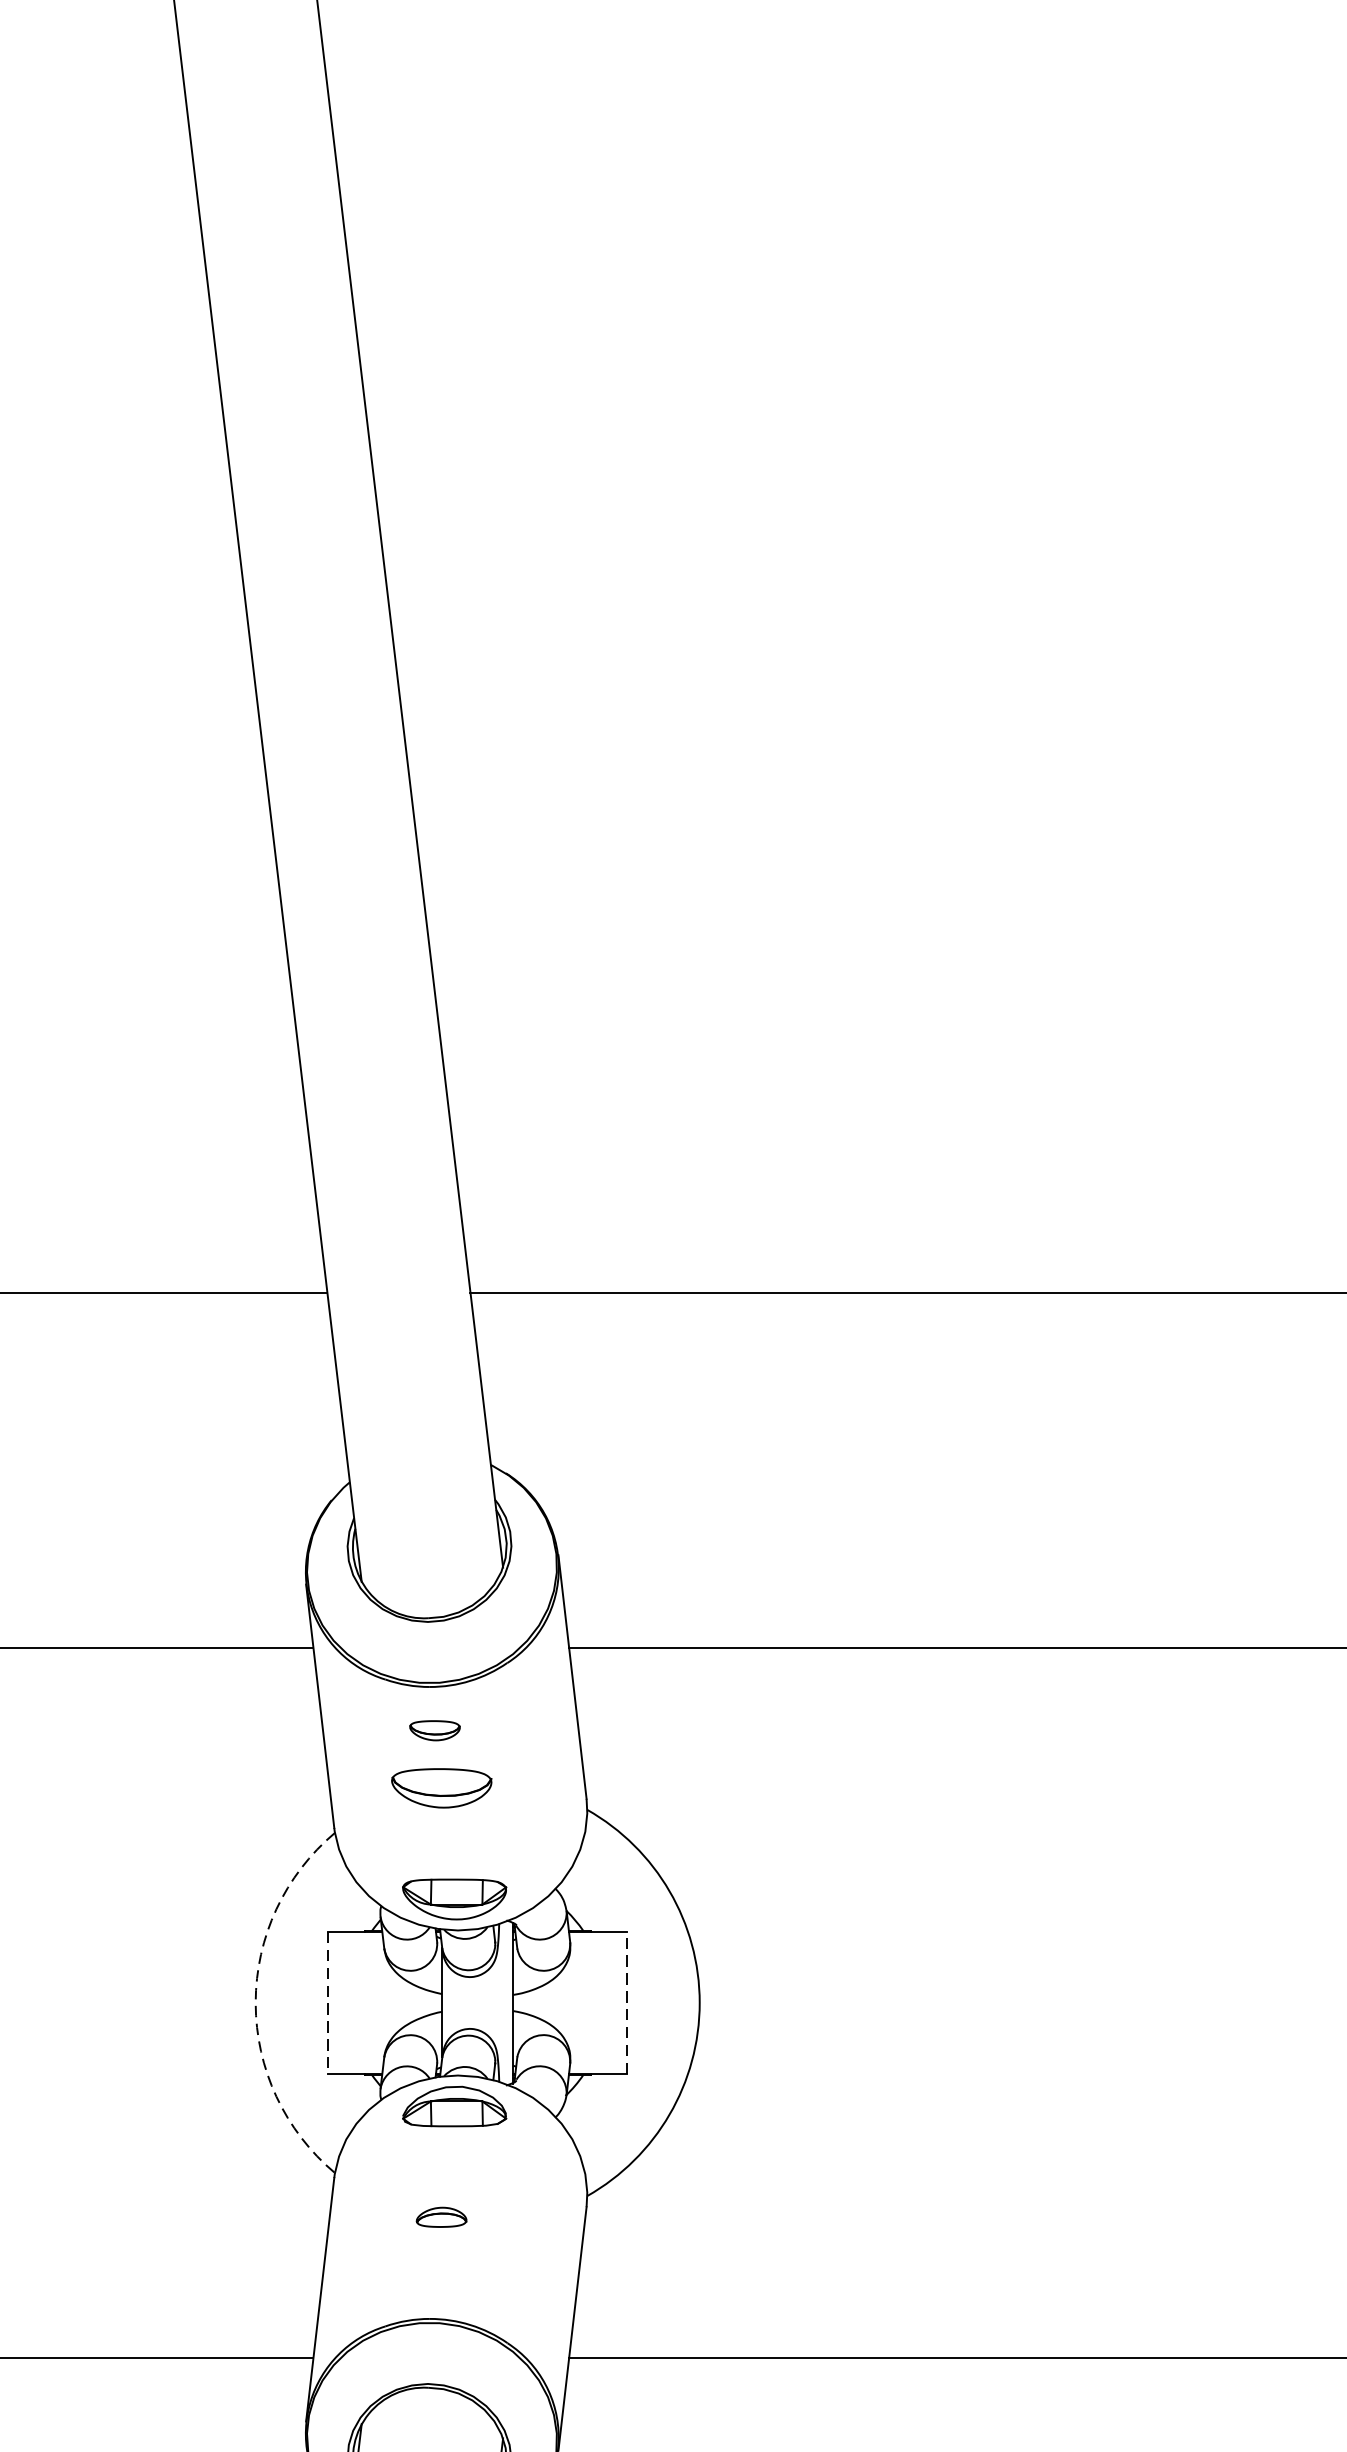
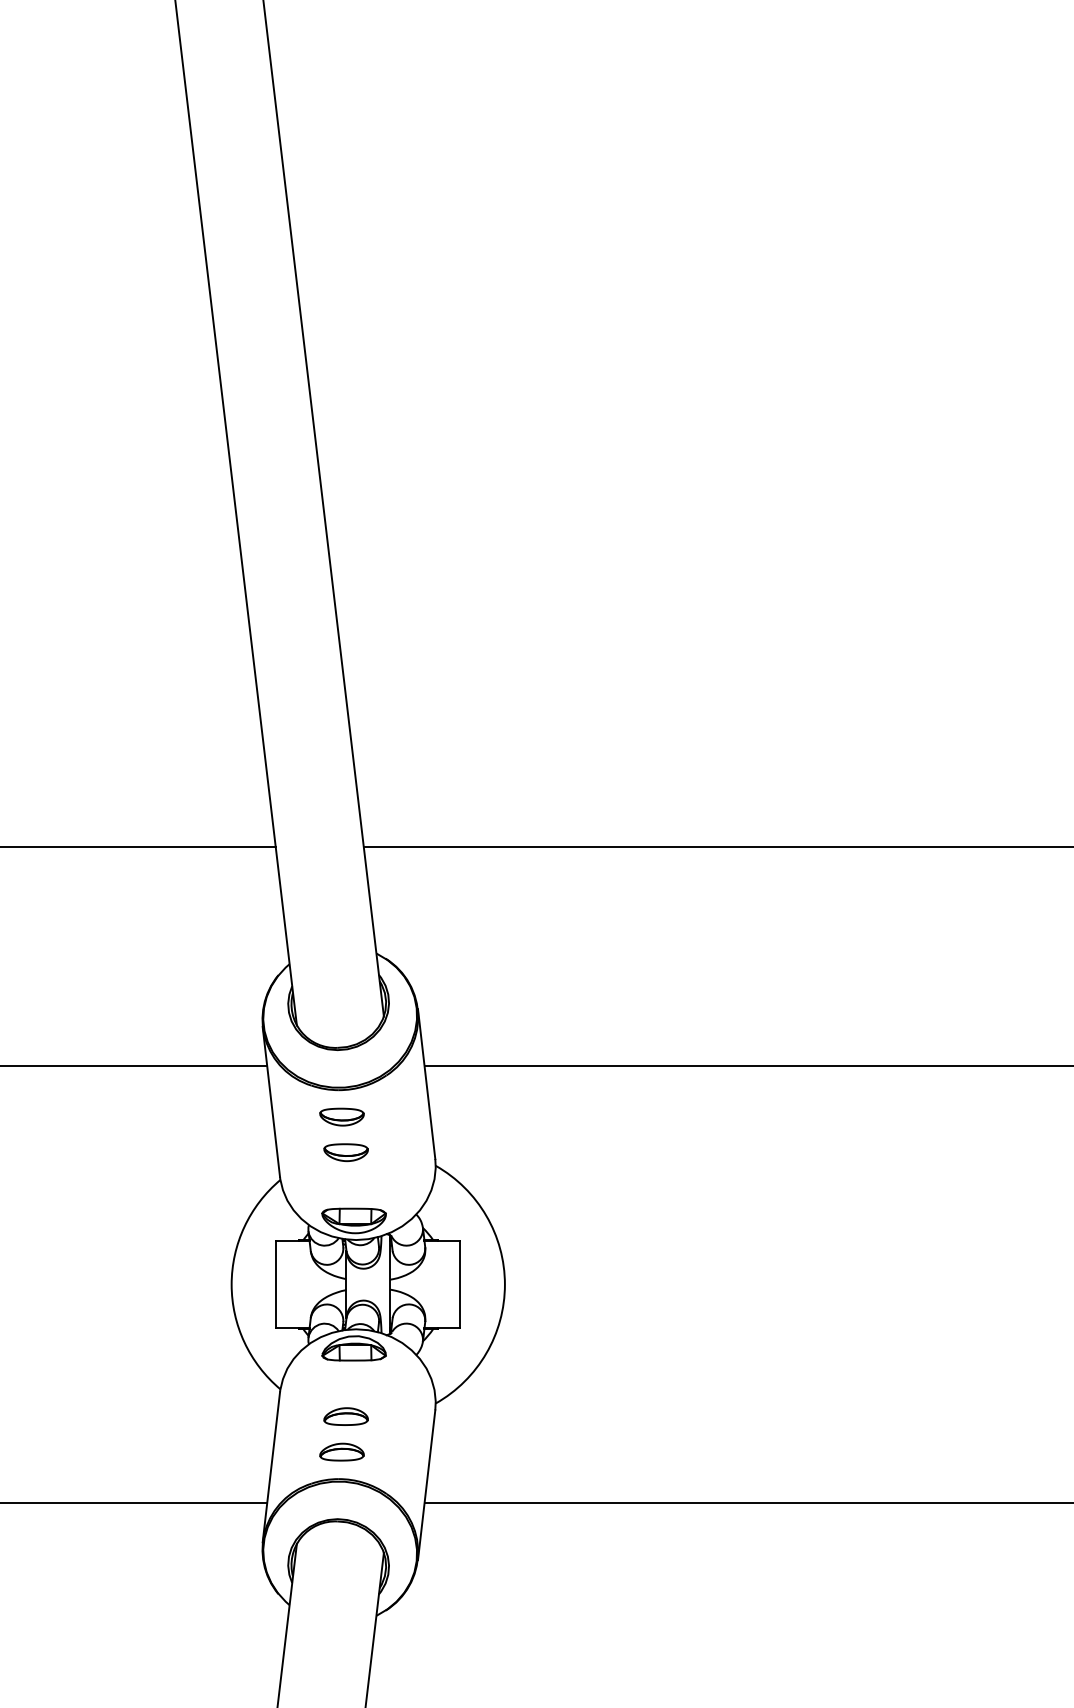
part: (434, 1729) -> (341, 1116), size x1.43
part: (440, 1788) -> (345, 1152), size x0.71
arc: (255, 2002) -> (231, 1284), dashed -> solid
line: (328, 2002) -> (276, 1284), dashed -> solid
line: (627, 2002) -> (460, 1284), dashed -> solid
part: (440, 2217) -> (345, 1416), size x1.43
part: (434, 2274) -> (341, 1451), added

